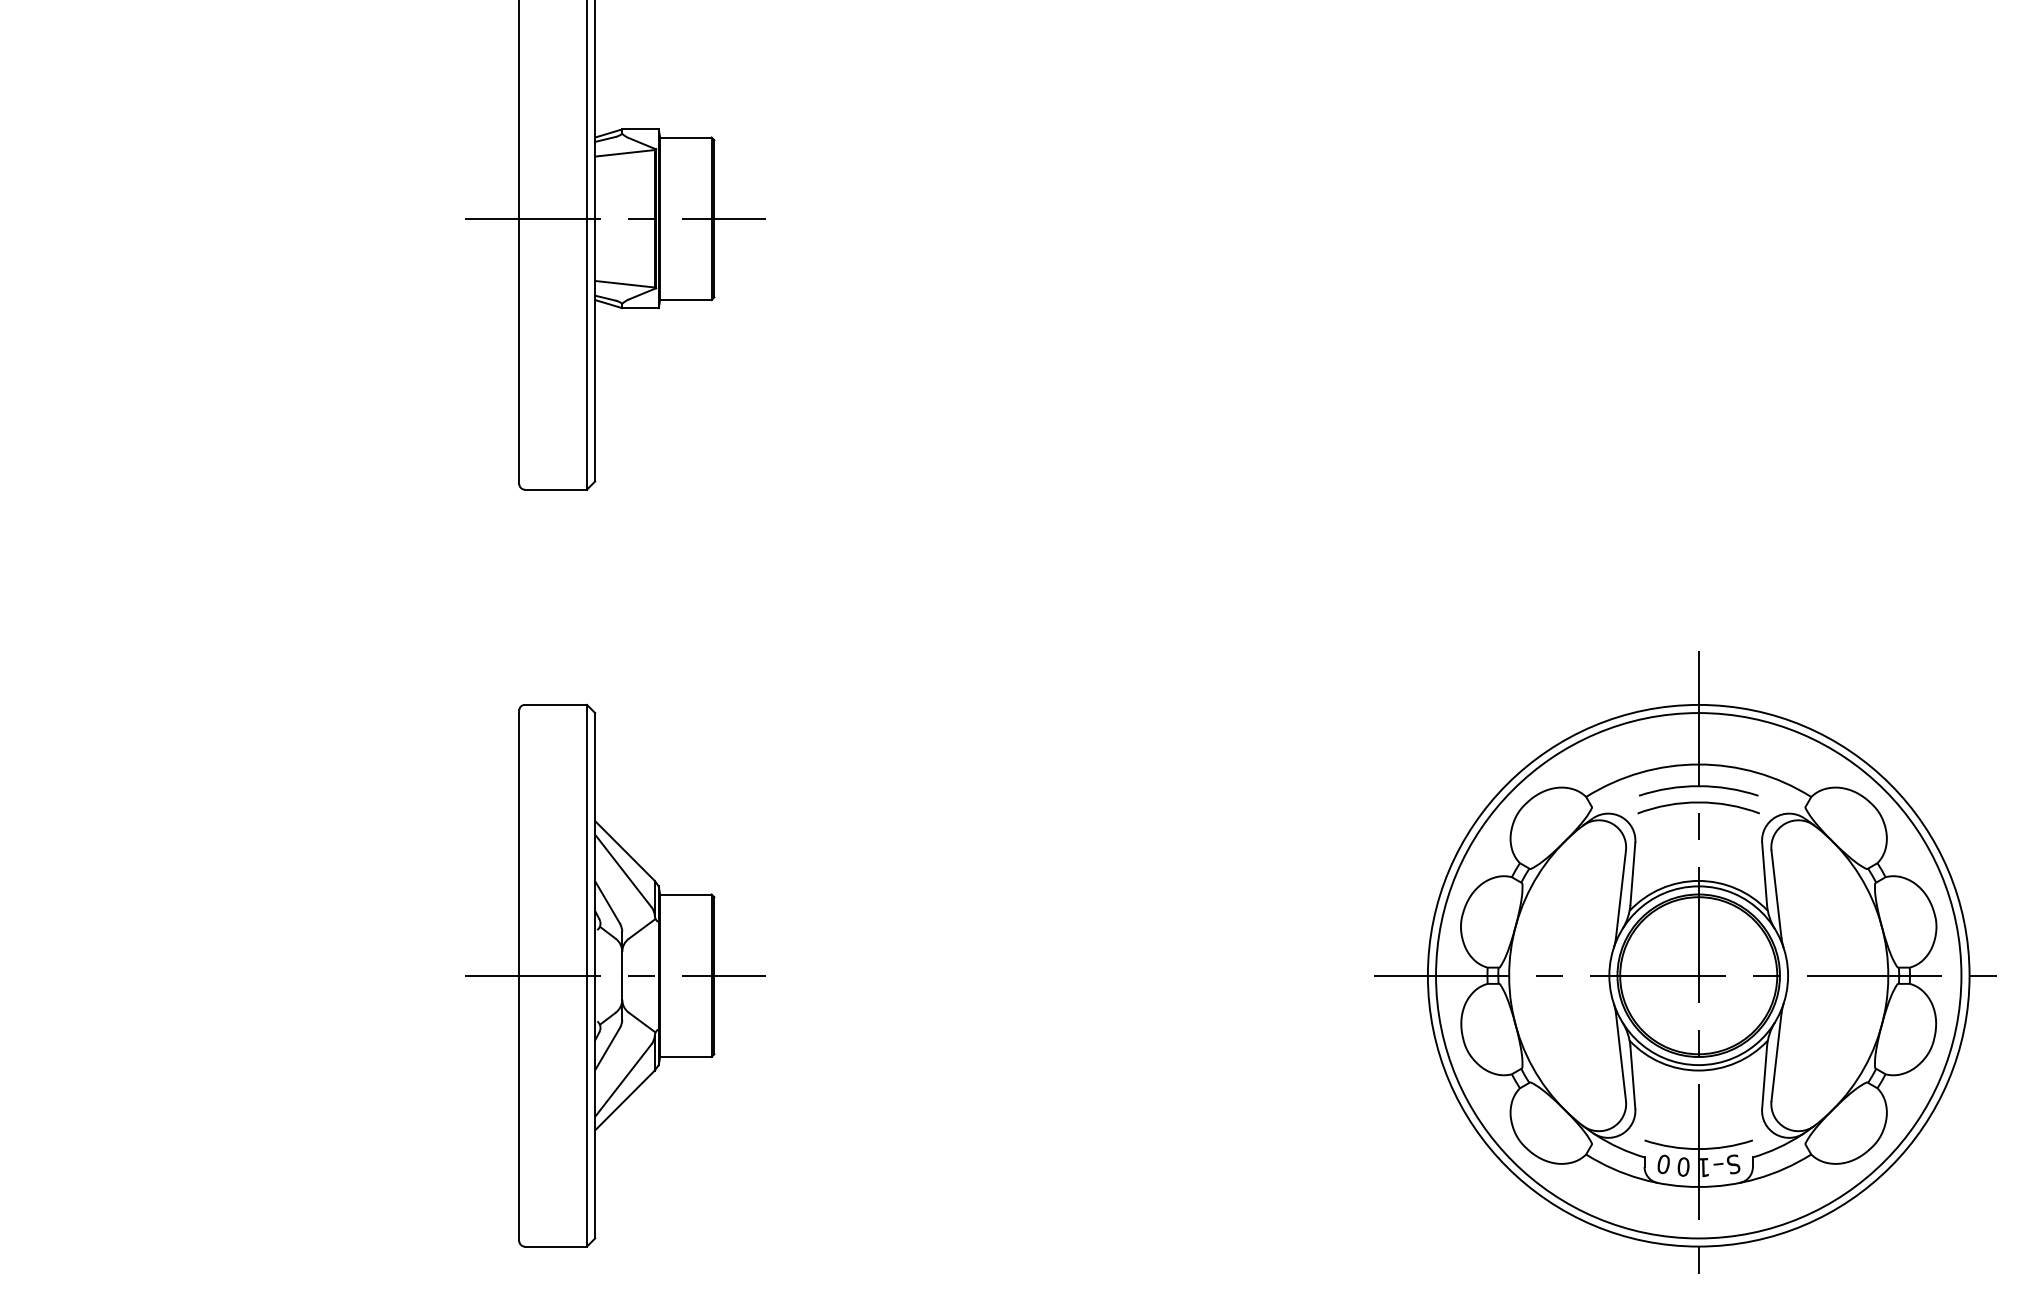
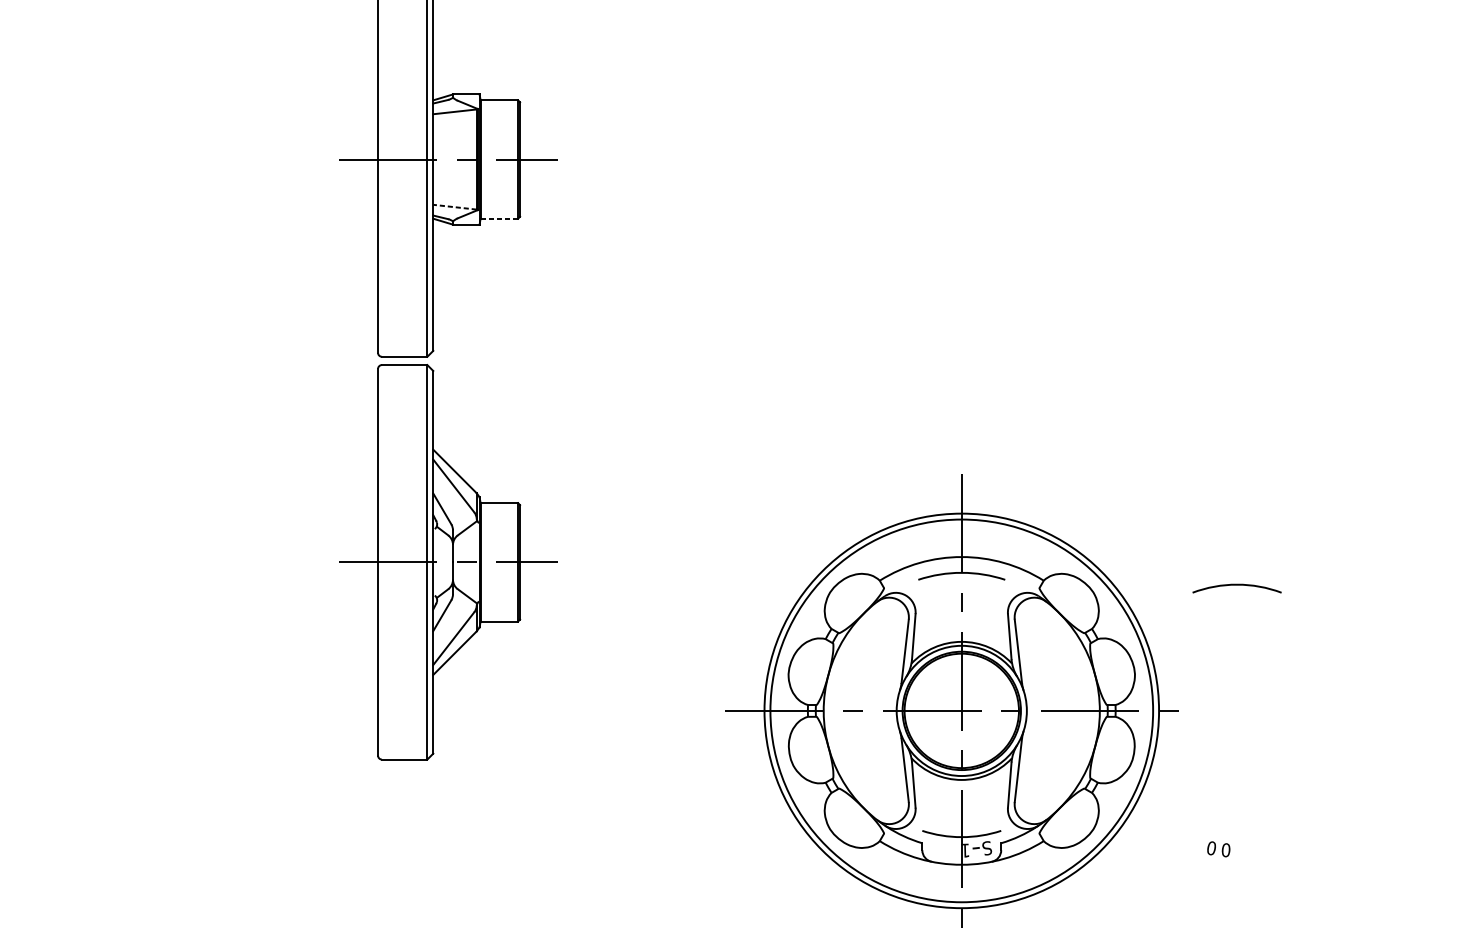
line: (624, 284) -> (454, 207), solid -> dashed
line: (685, 300) -> (499, 219), solid -> dashed
part: (1685, 962) -> (952, 701), moved
part: (615, 975) -> (448, 562), moved

